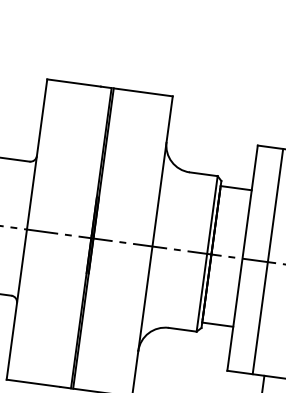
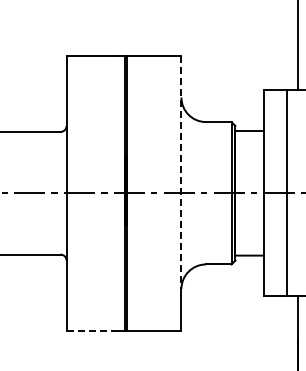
line: (155, 223) -> (181, 172), solid -> dashed
line: (33, 383) -> (91, 330), solid -> dashed

